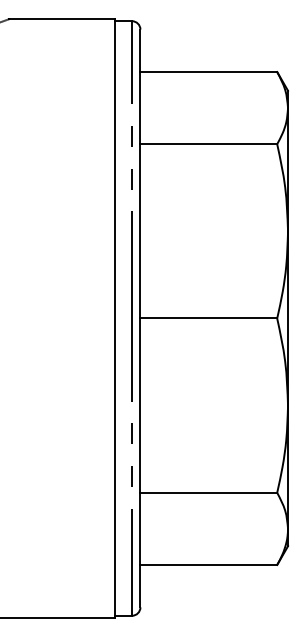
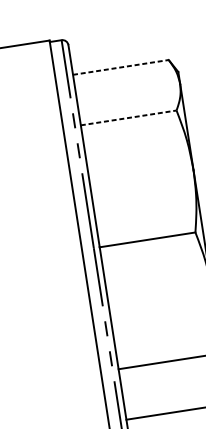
line: (209, 72) -> (121, 67), solid -> dashed
line: (209, 144) -> (129, 118), solid -> dashed

